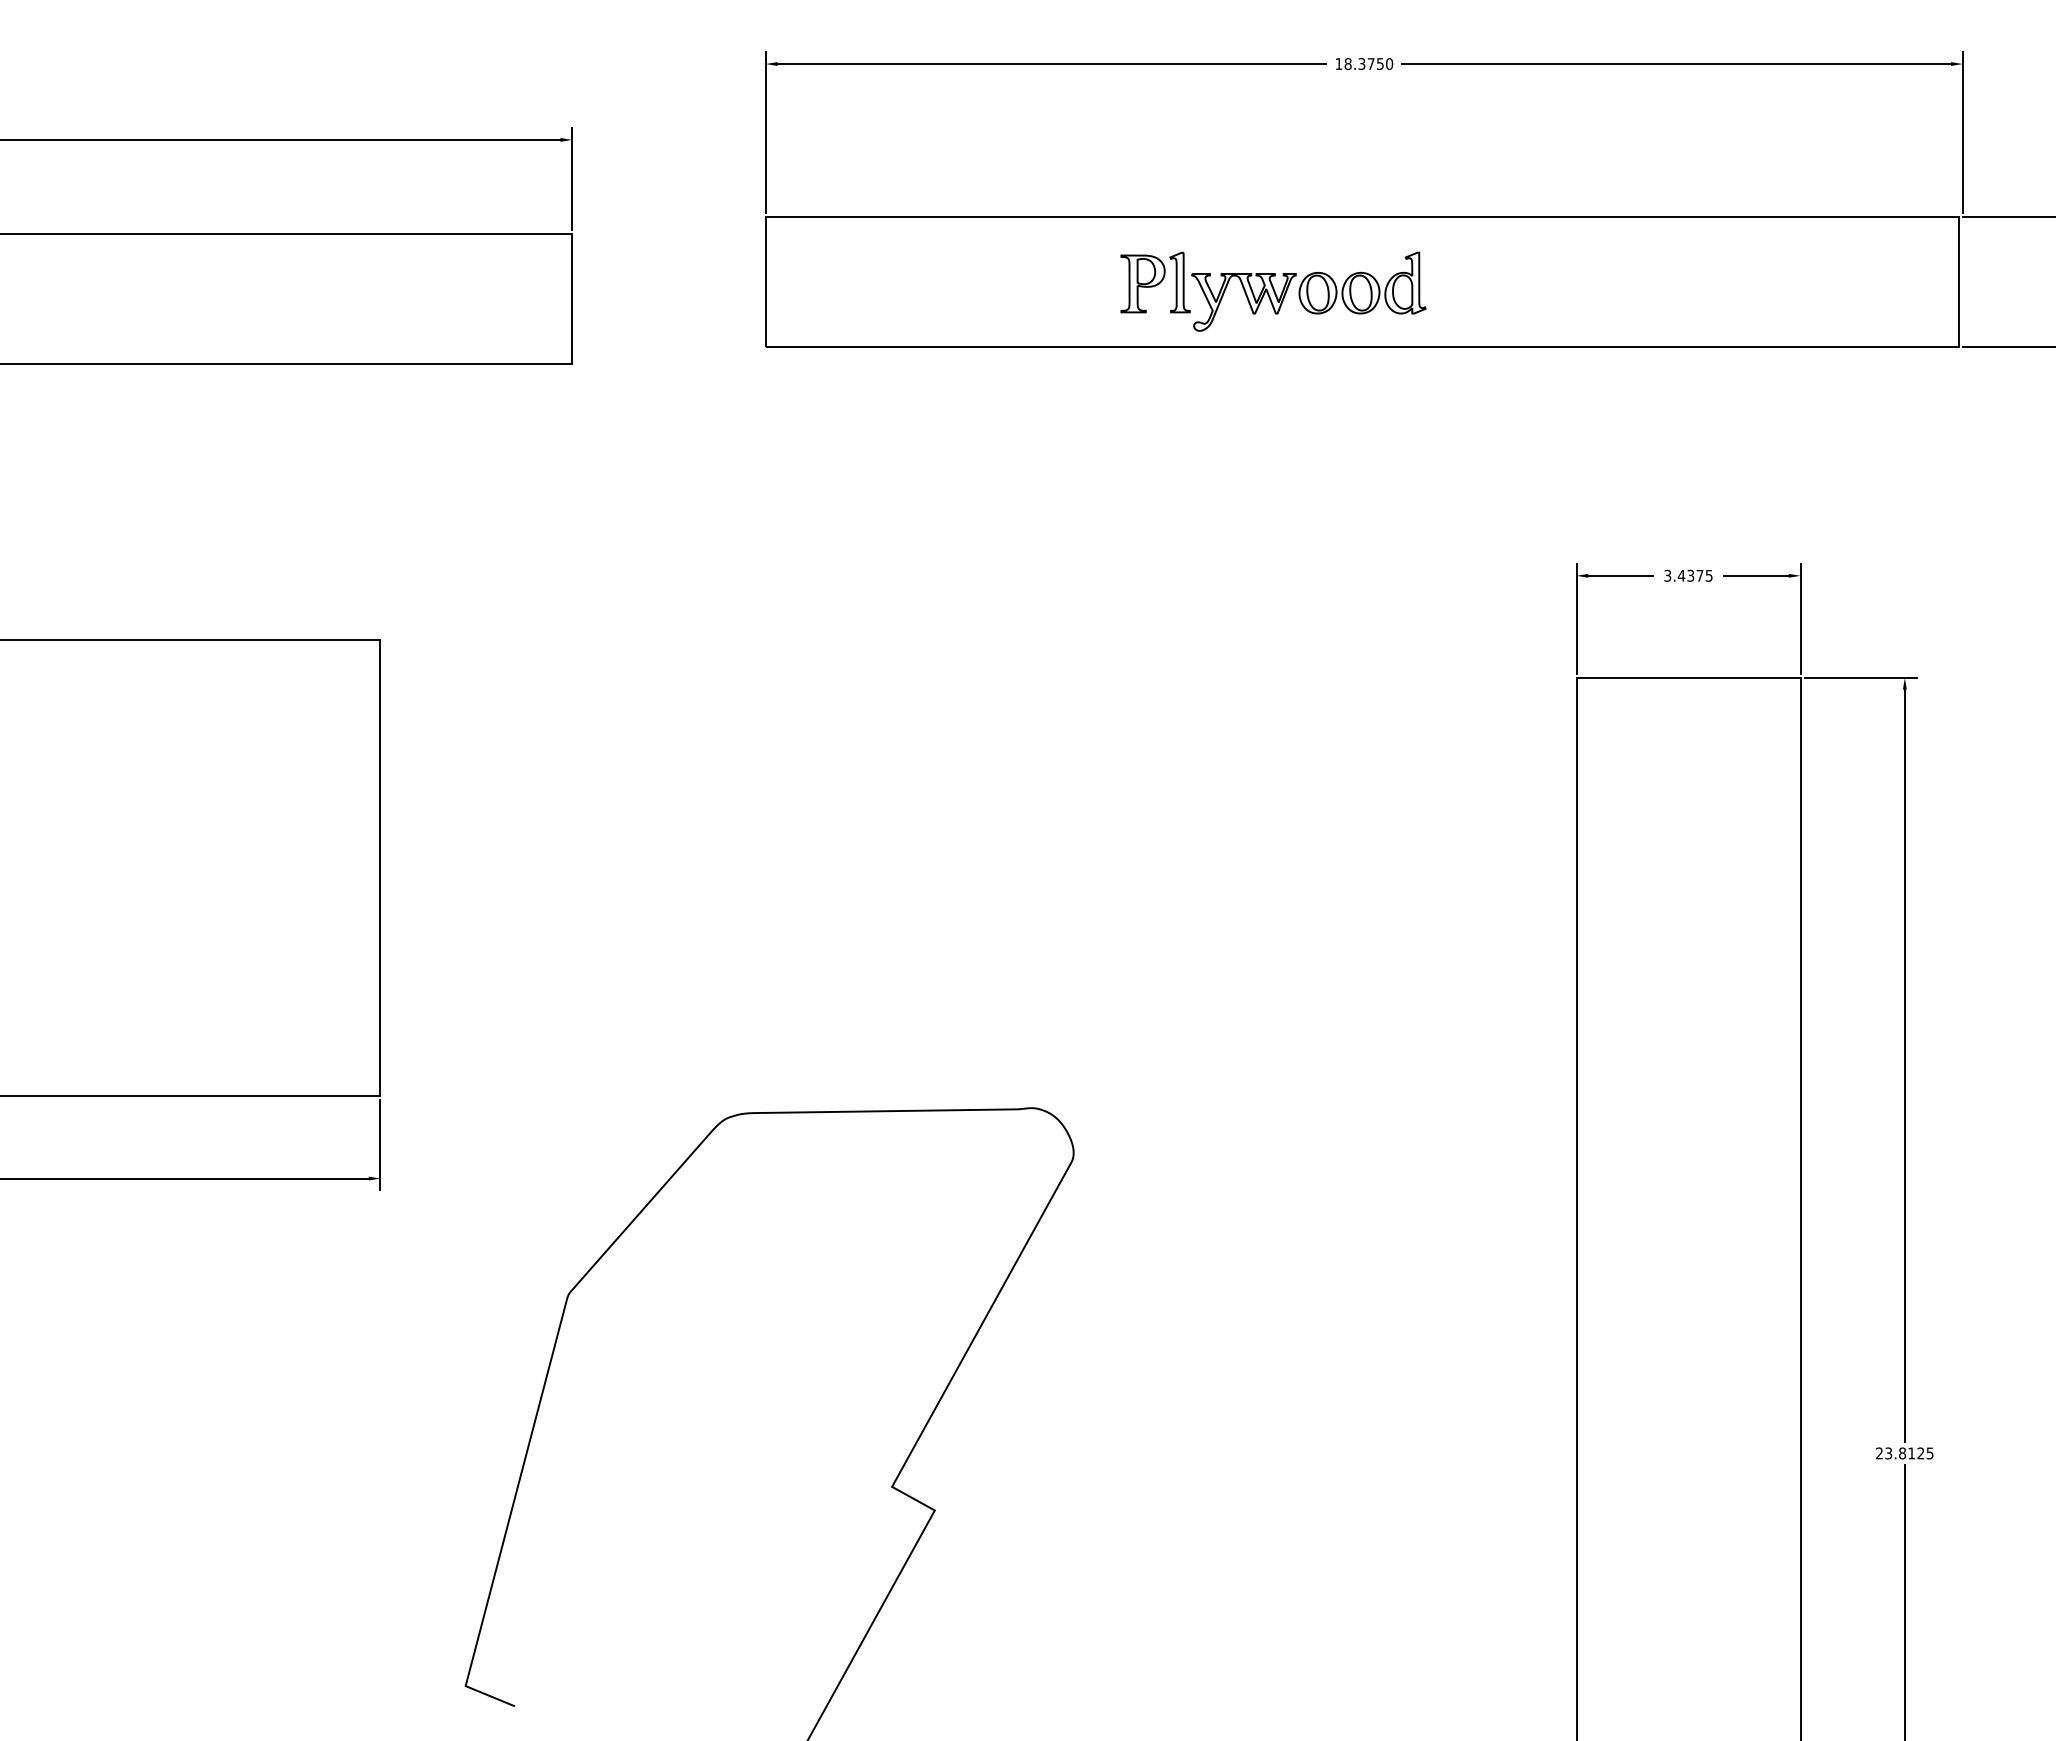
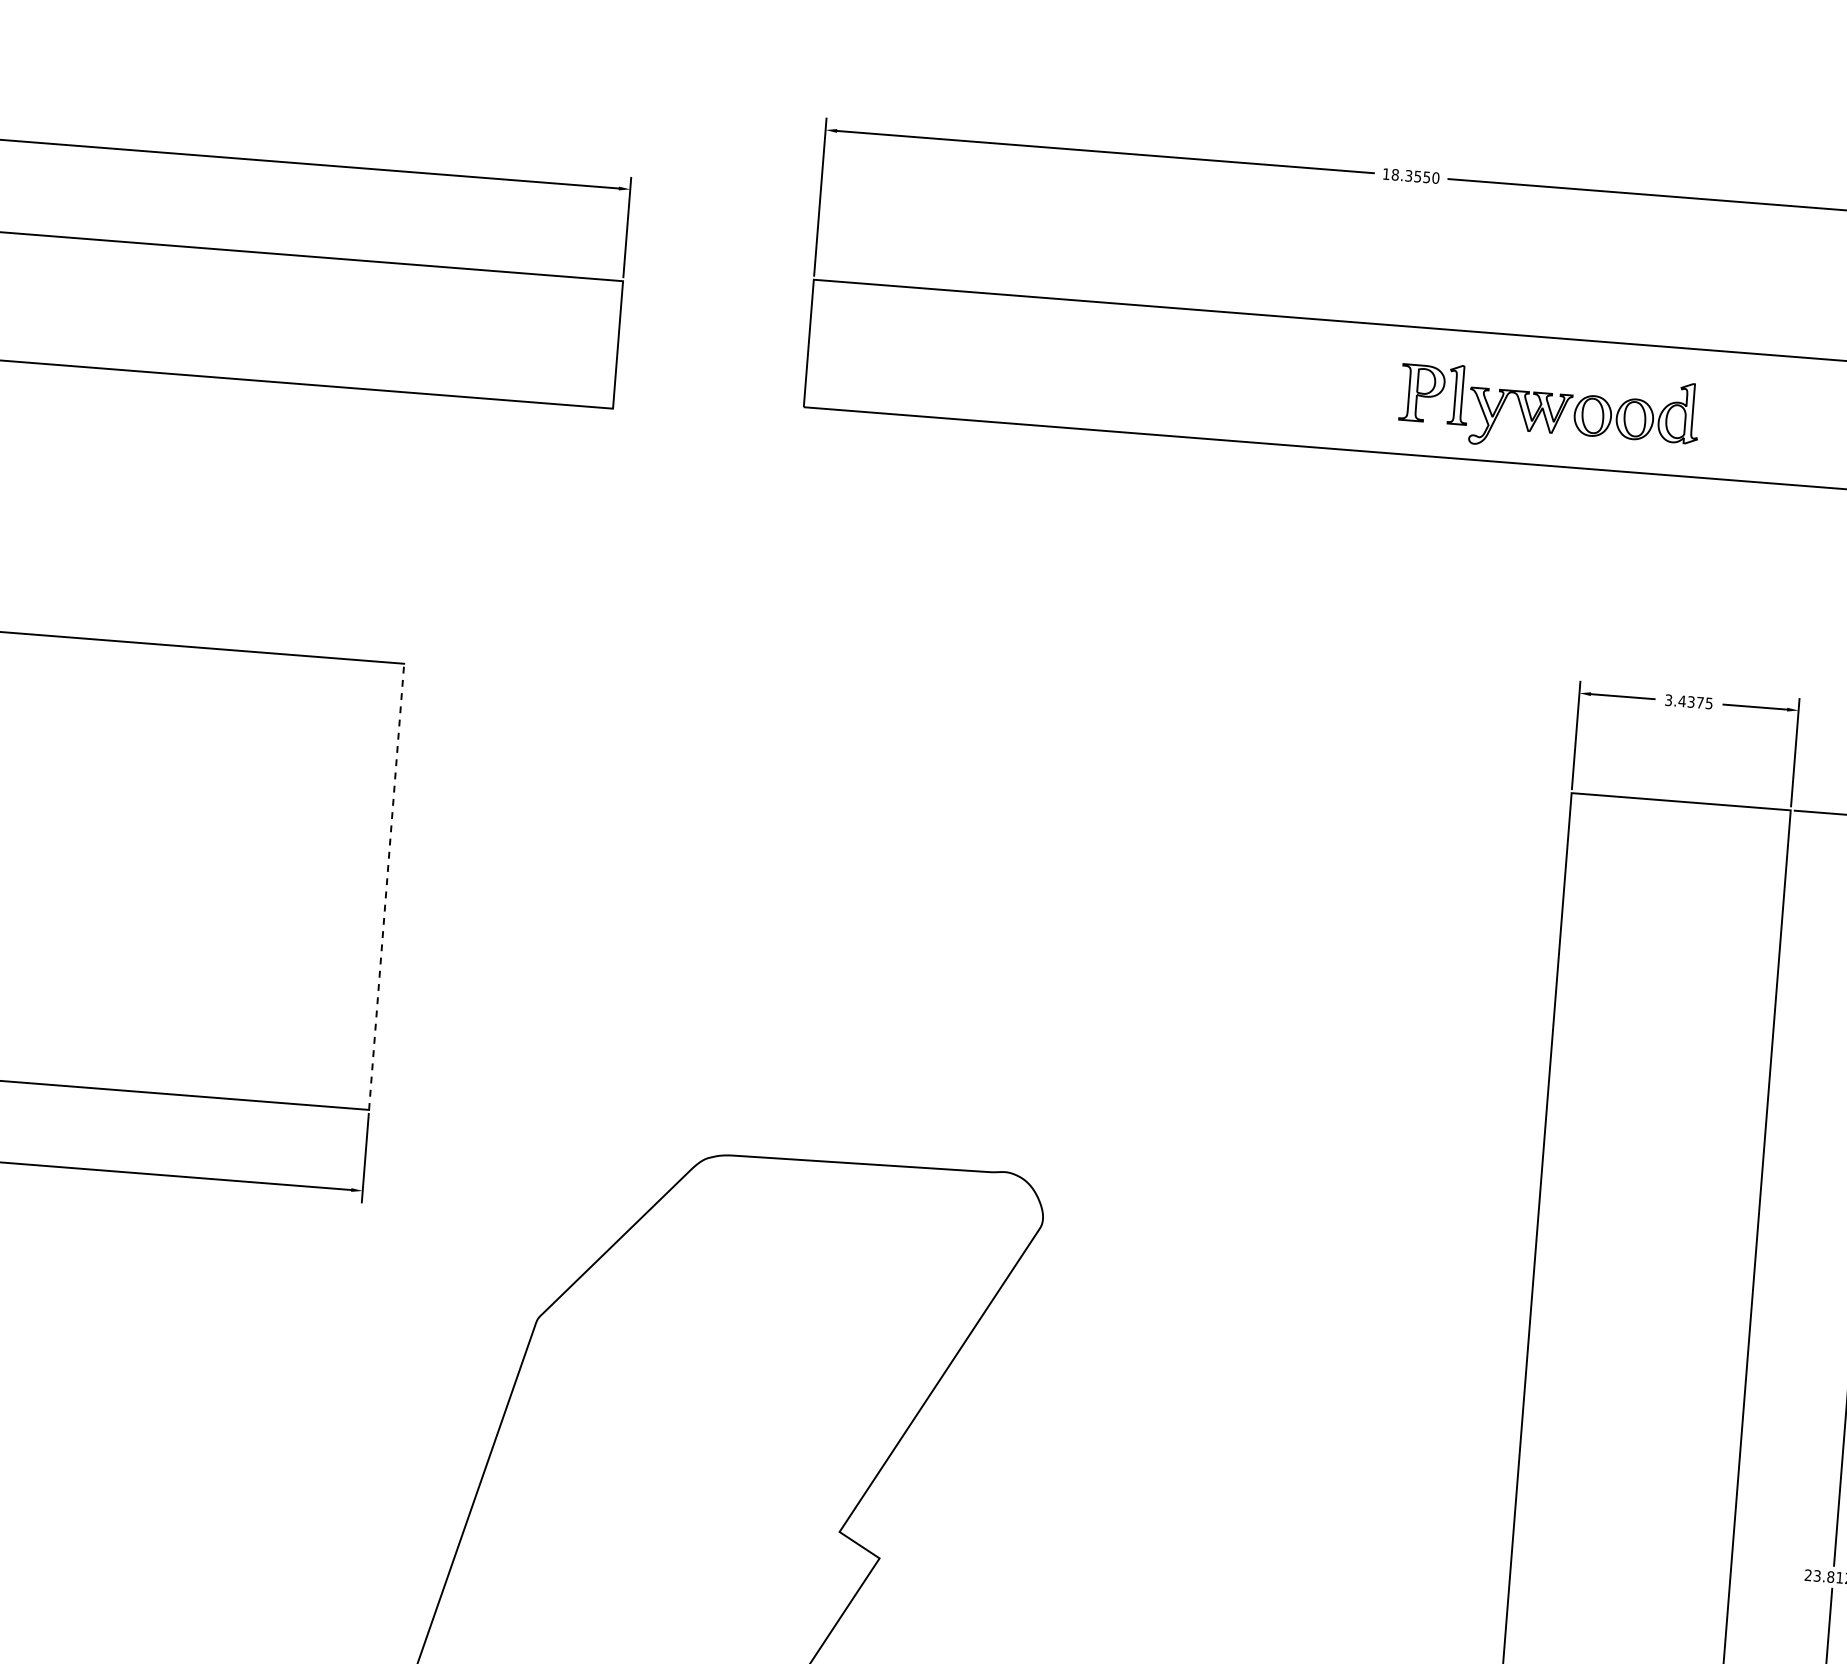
text: (1370, 64) -> (1417, 177), 18.3750 -> 18.3550
part: (1273, 291) -> (1549, 410), moved
line: (380, 867) -> (386, 886), solid -> dashed

